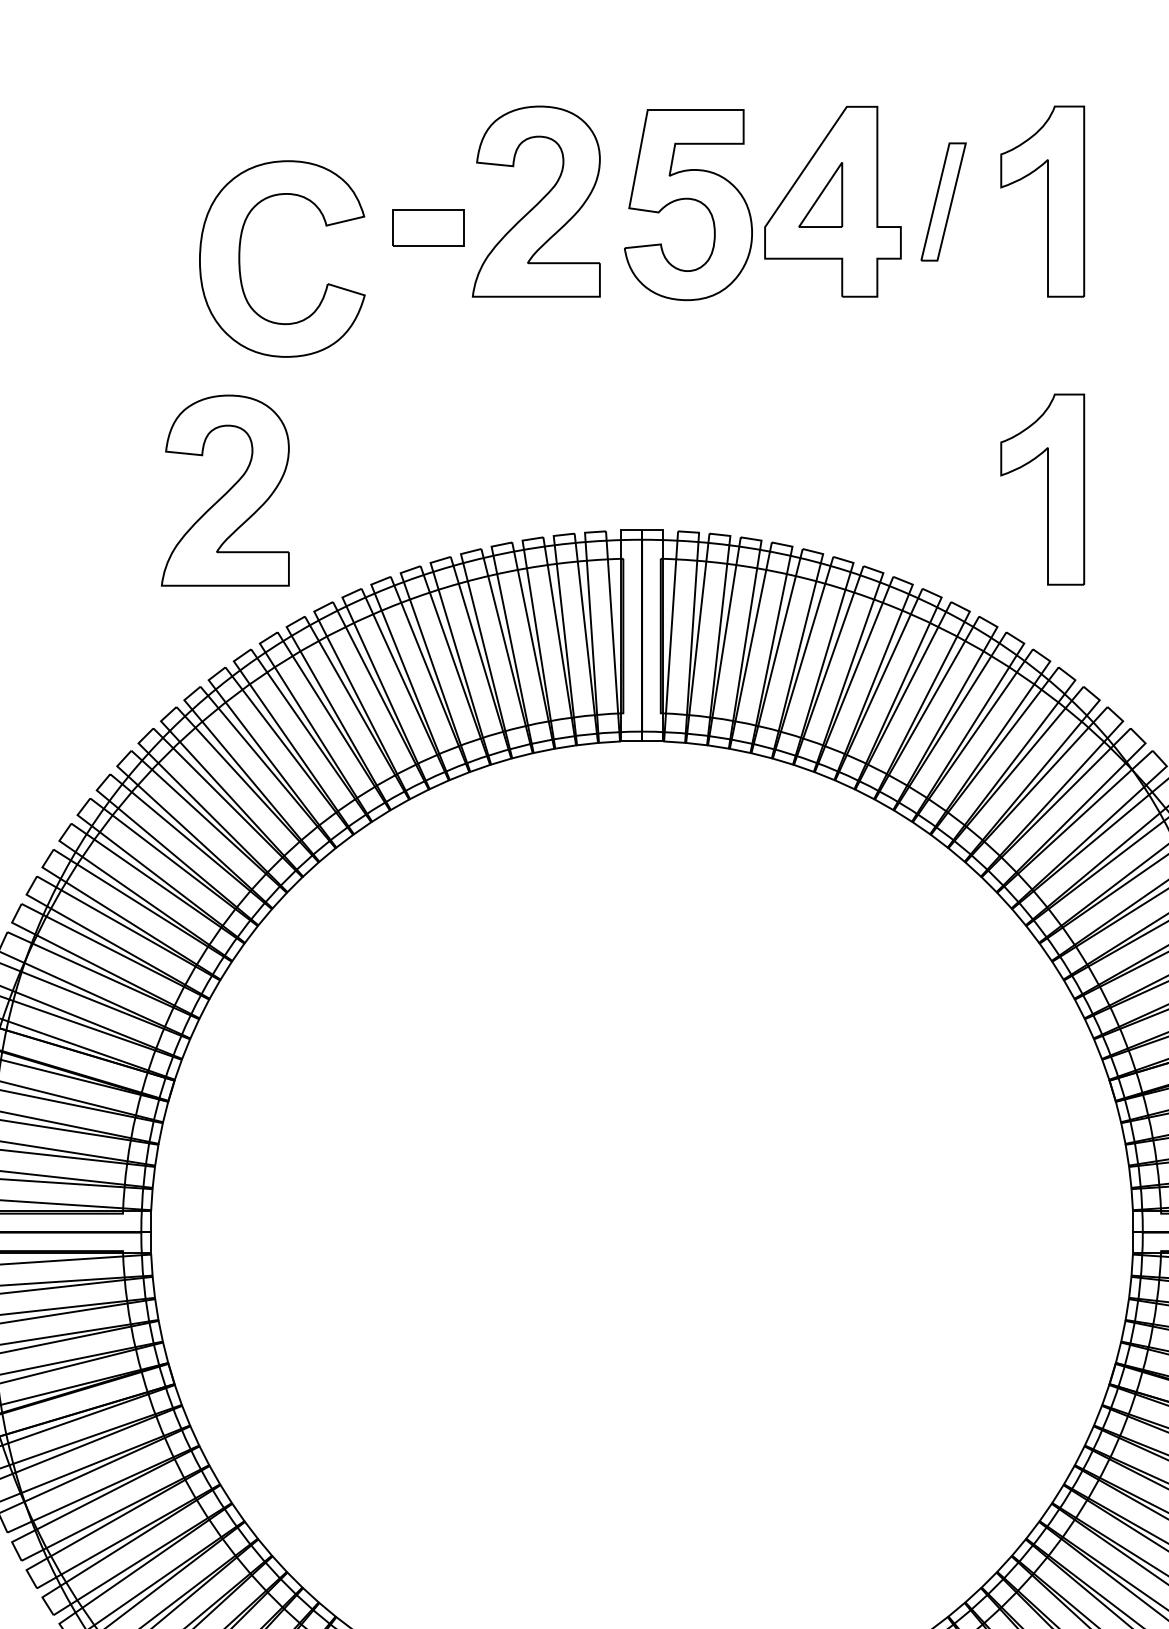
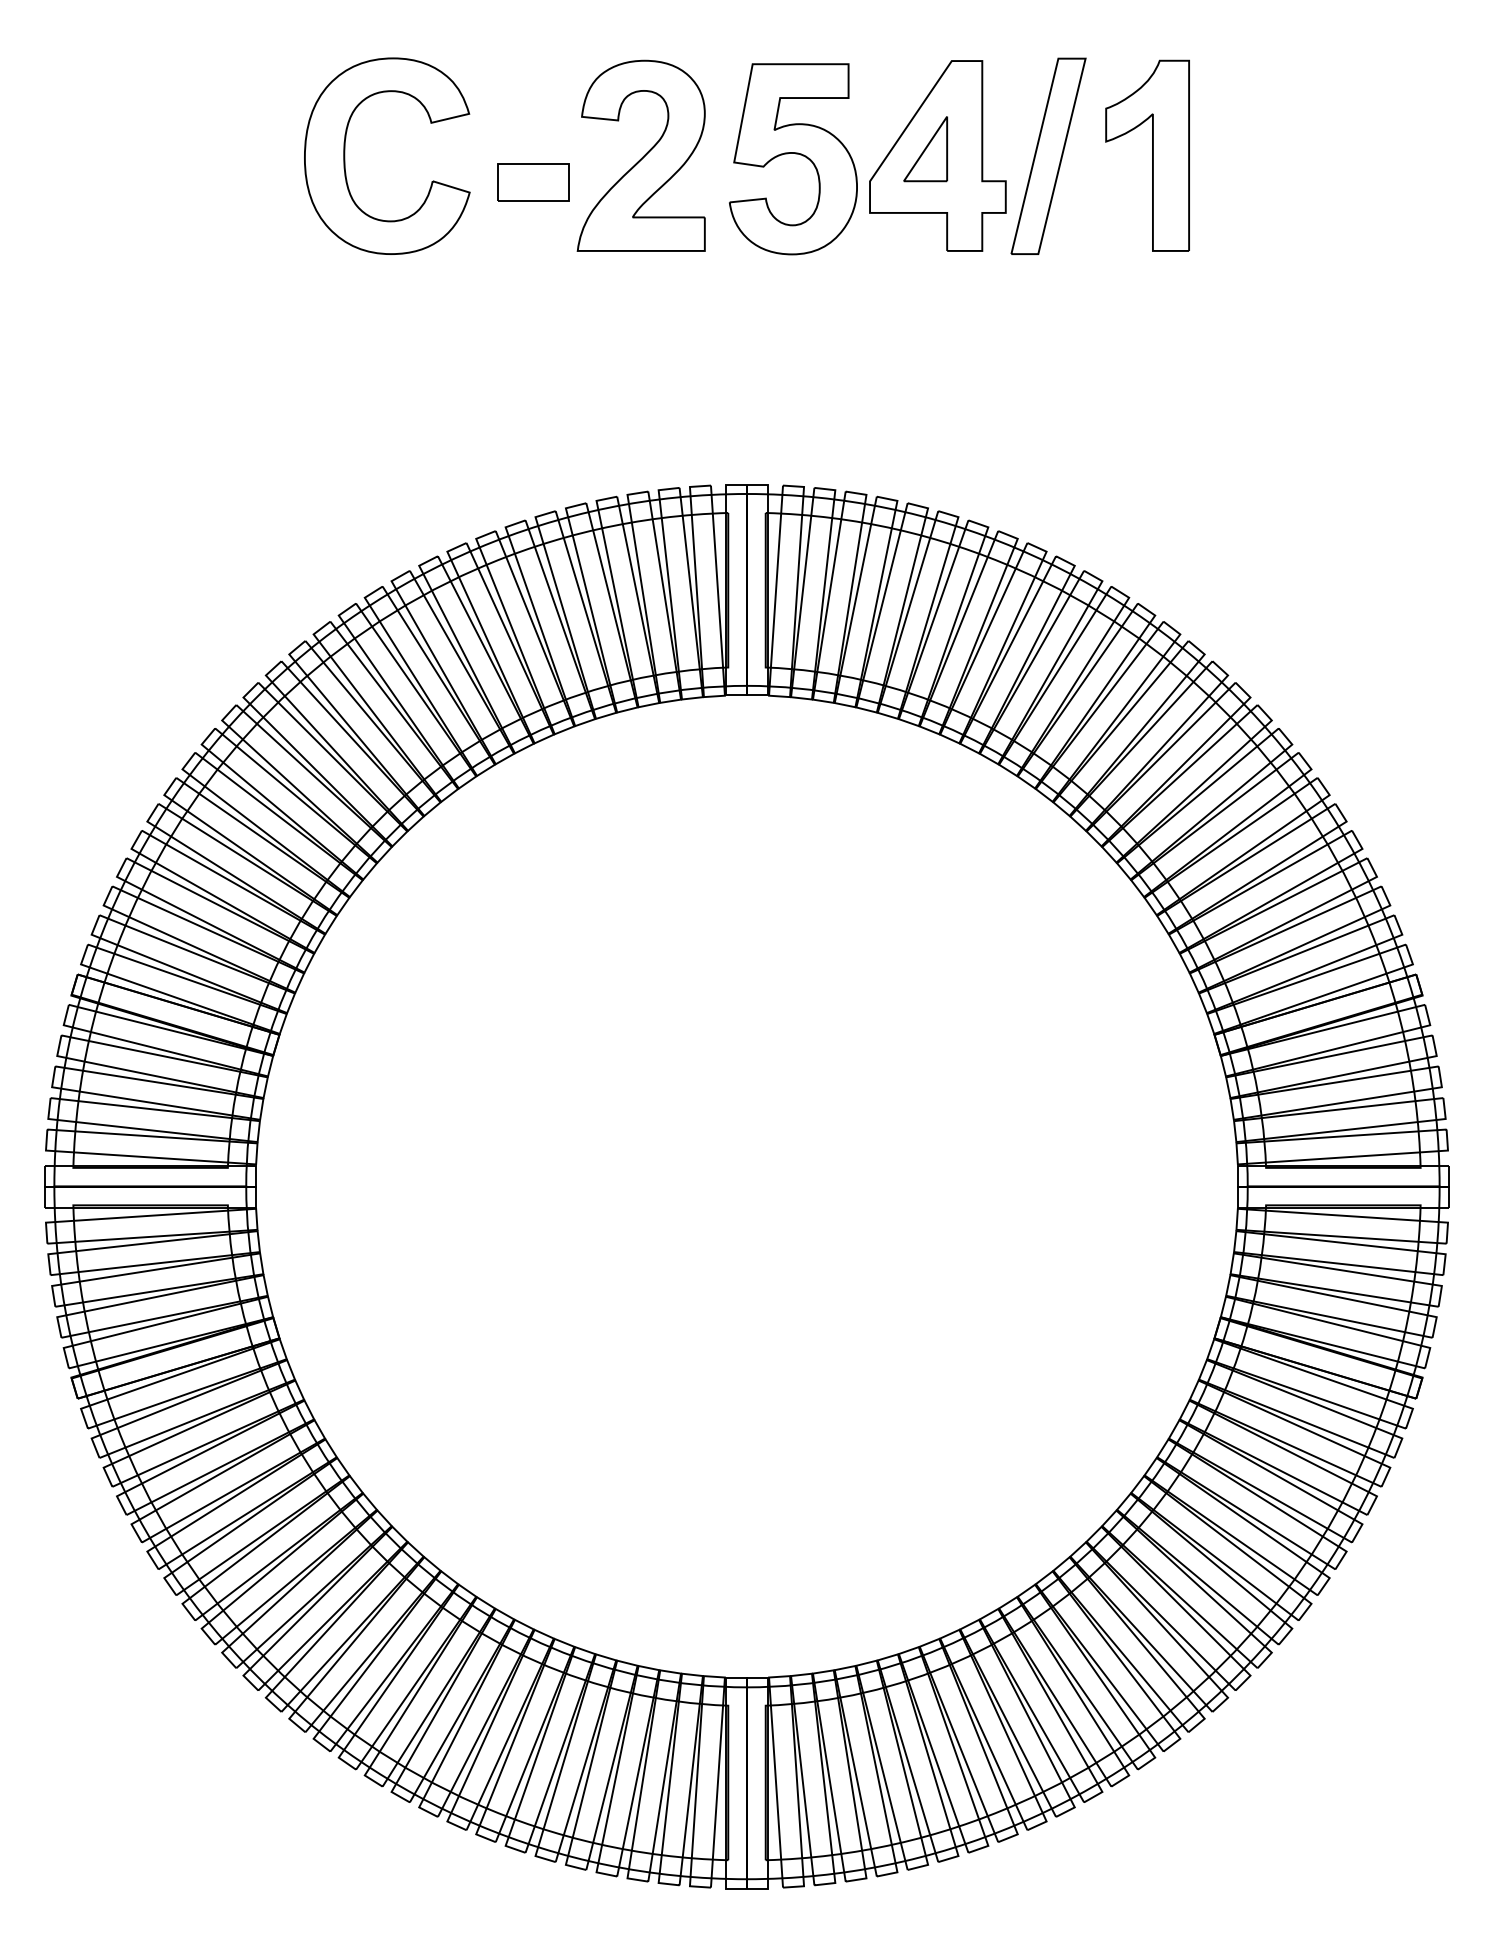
part: (943, 201) -> (1048, 155), size x1.67
part: (240, 258) -> (345, 155), moved
part: (1042, 489) -> (1147, 443), removed
part: (224, 490) -> (329, 444), removed

